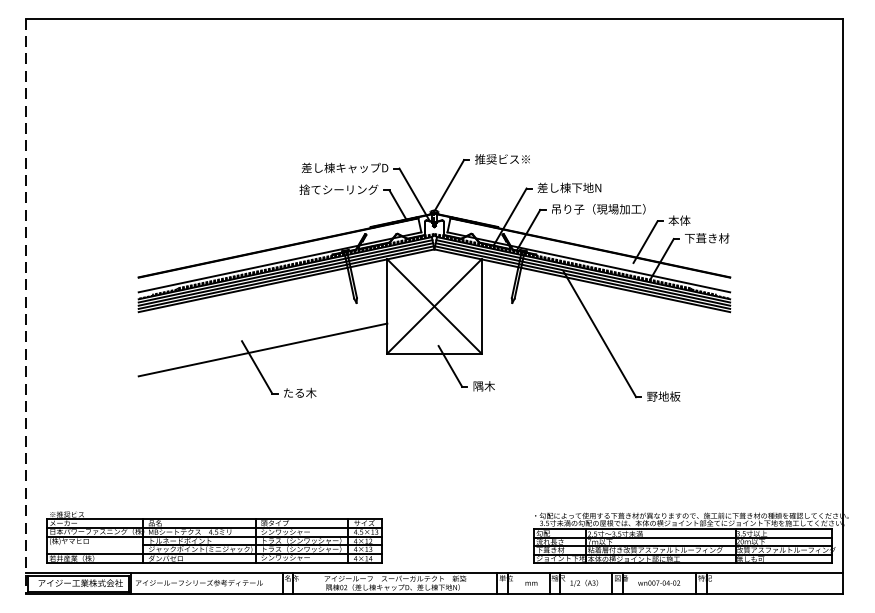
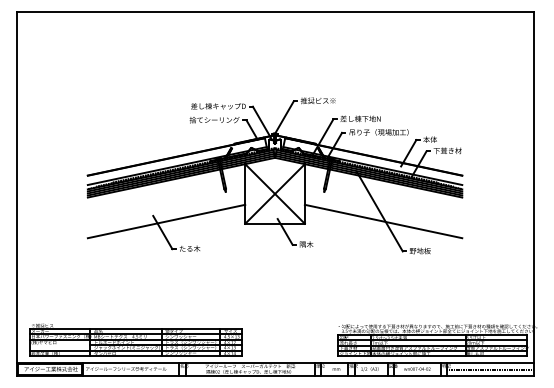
line: (26, 307) -> (16, 194), dashed -> solid
line: (605, 349) -> (383, 221), added
line: (774, 583) -> (490, 369), added

